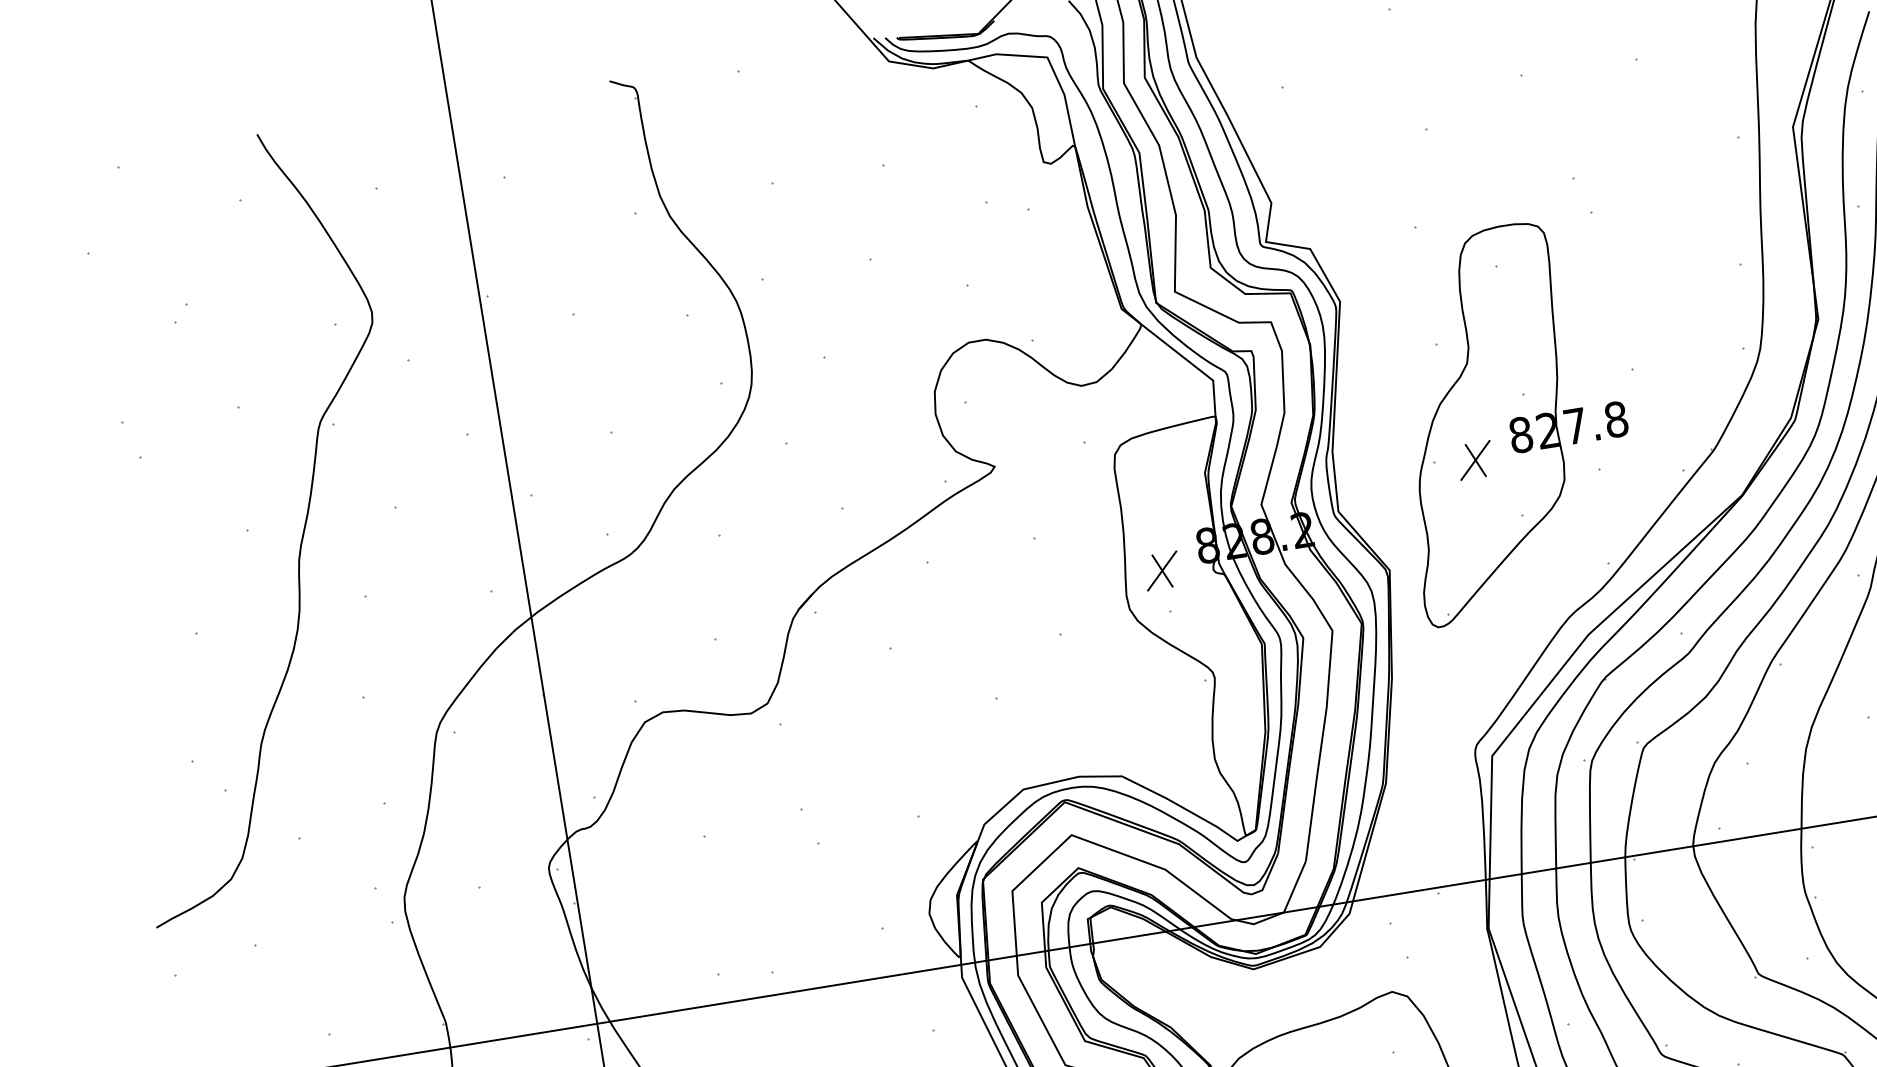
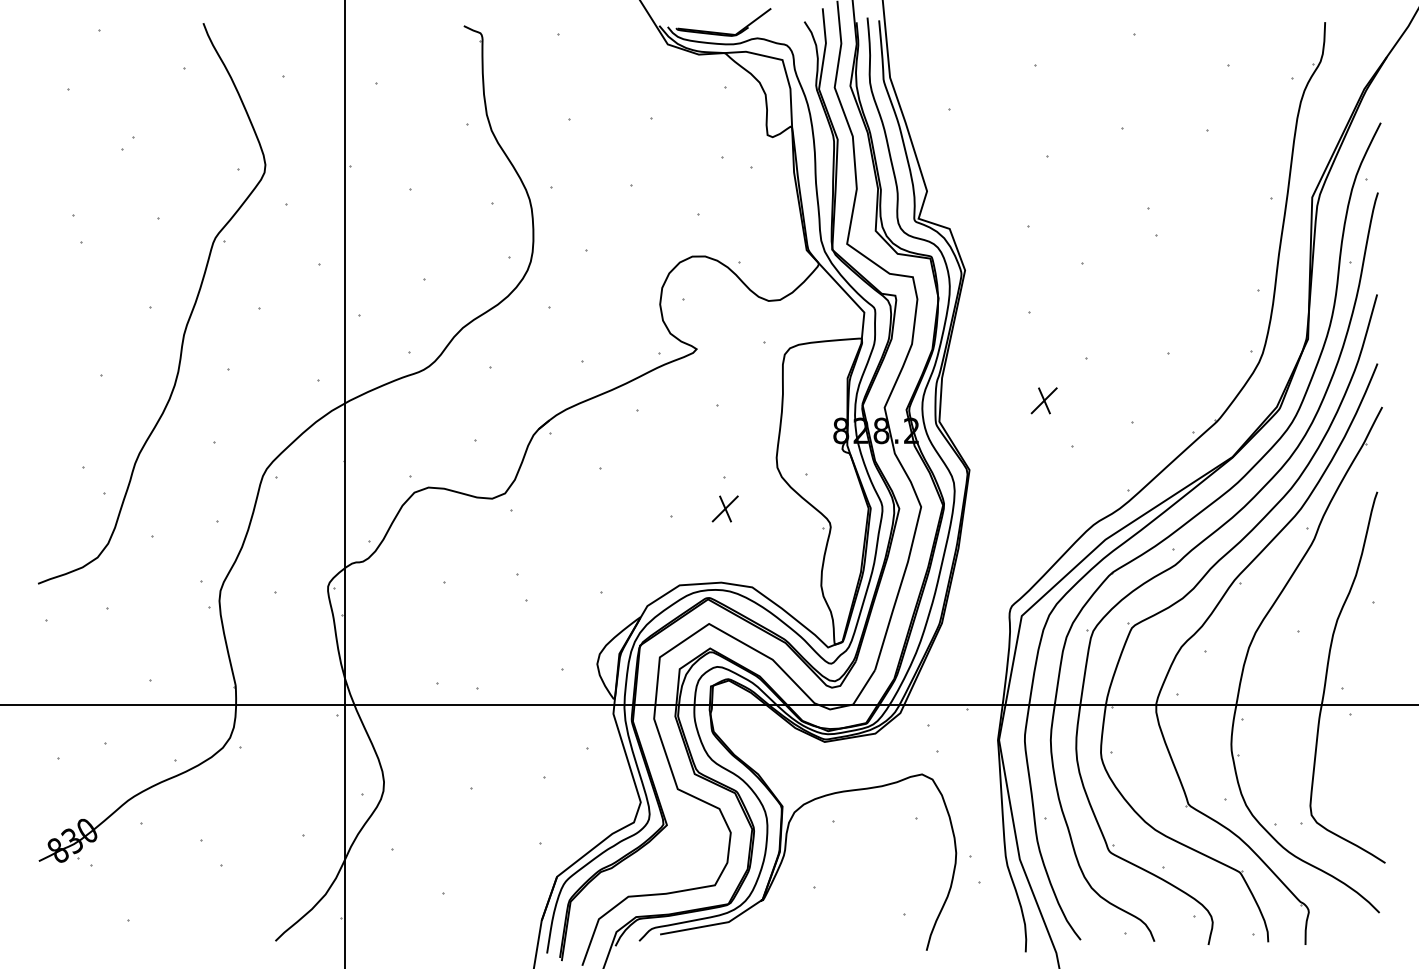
part: (1510, 419) -> (1074, 375), removed
part: (1160, 570) -> (724, 508), moved

